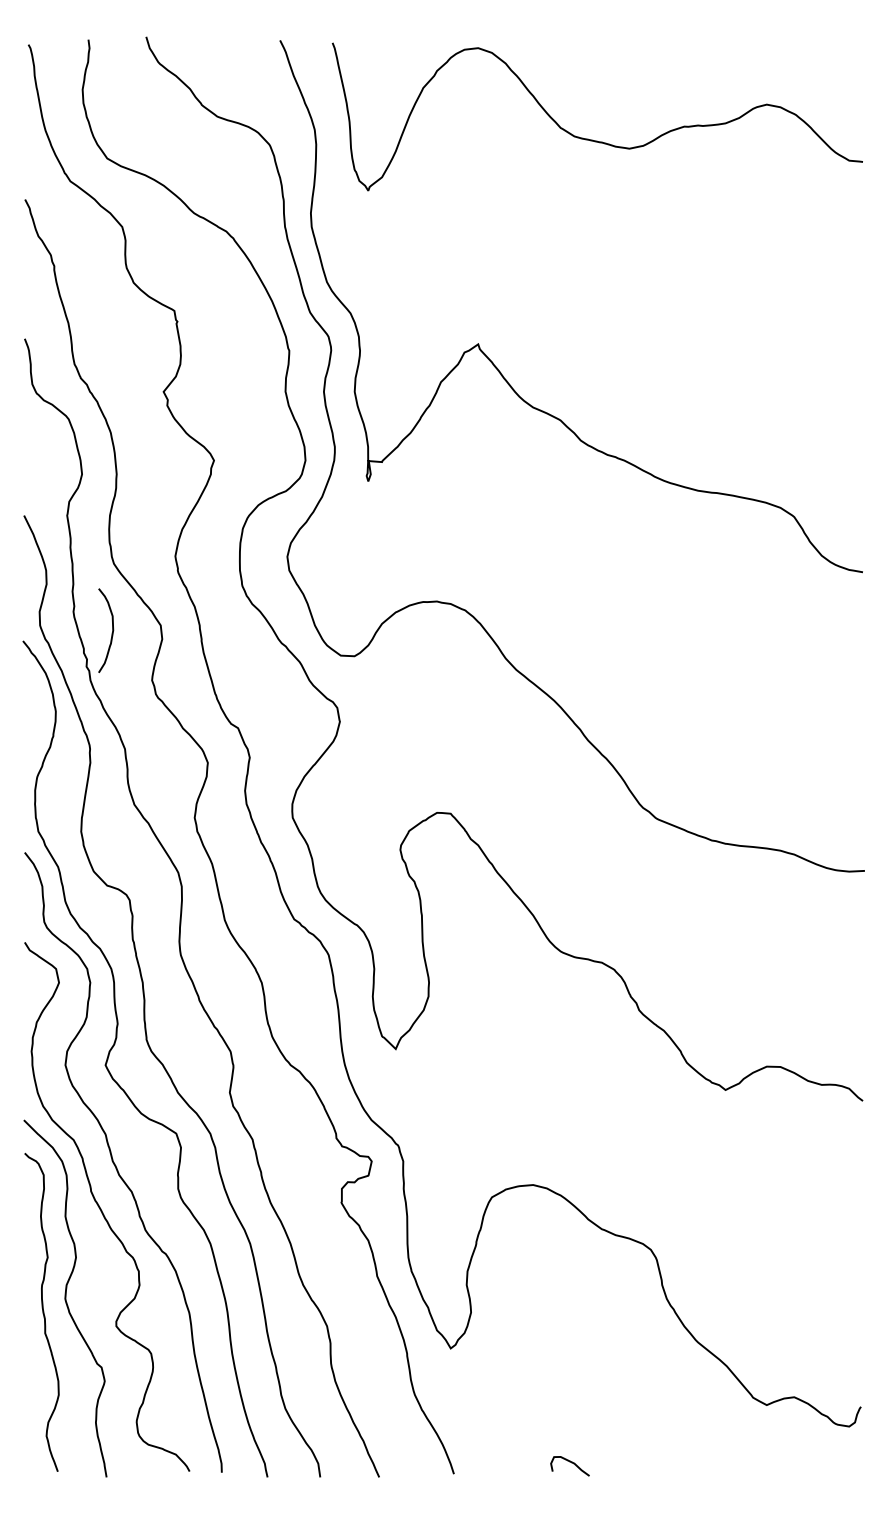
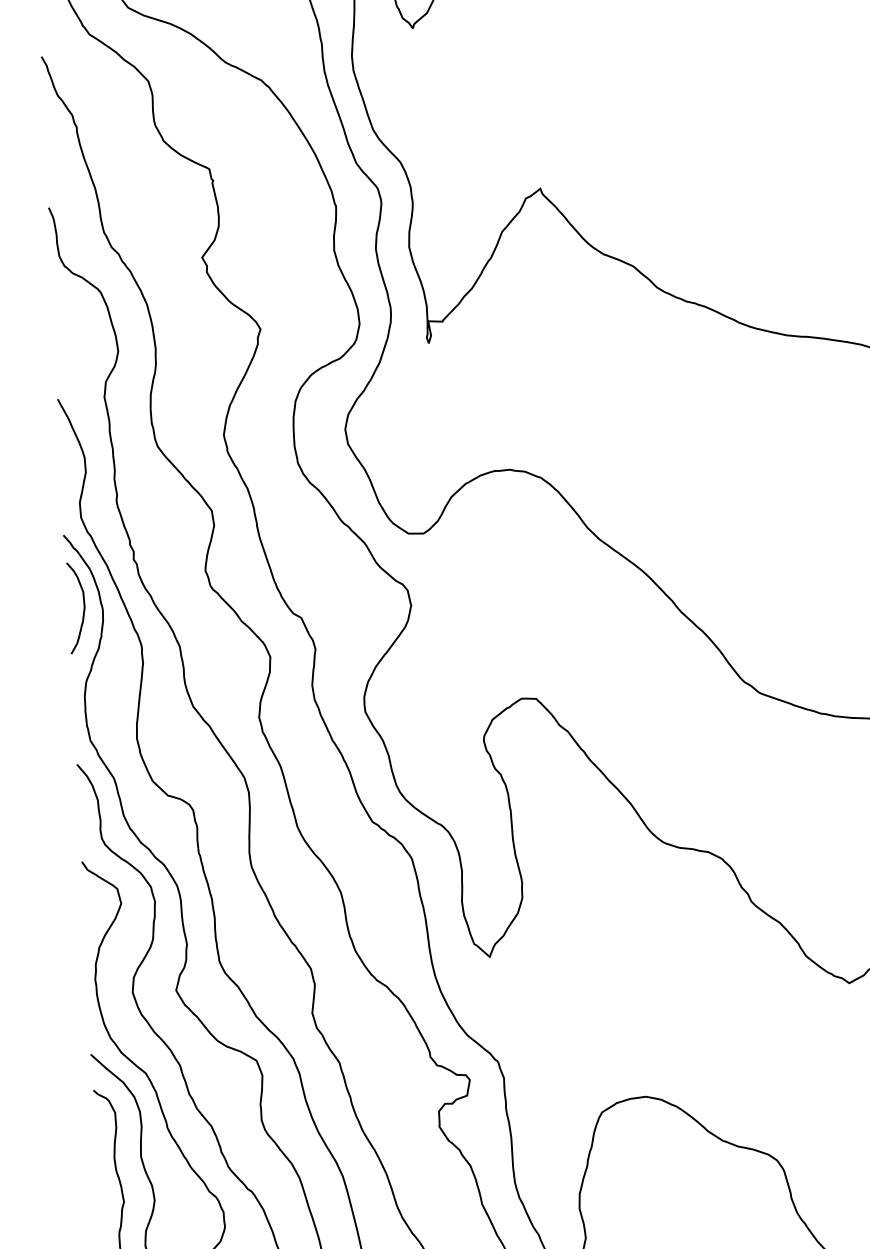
curve: (111, 633) -> (82, 610), moved

